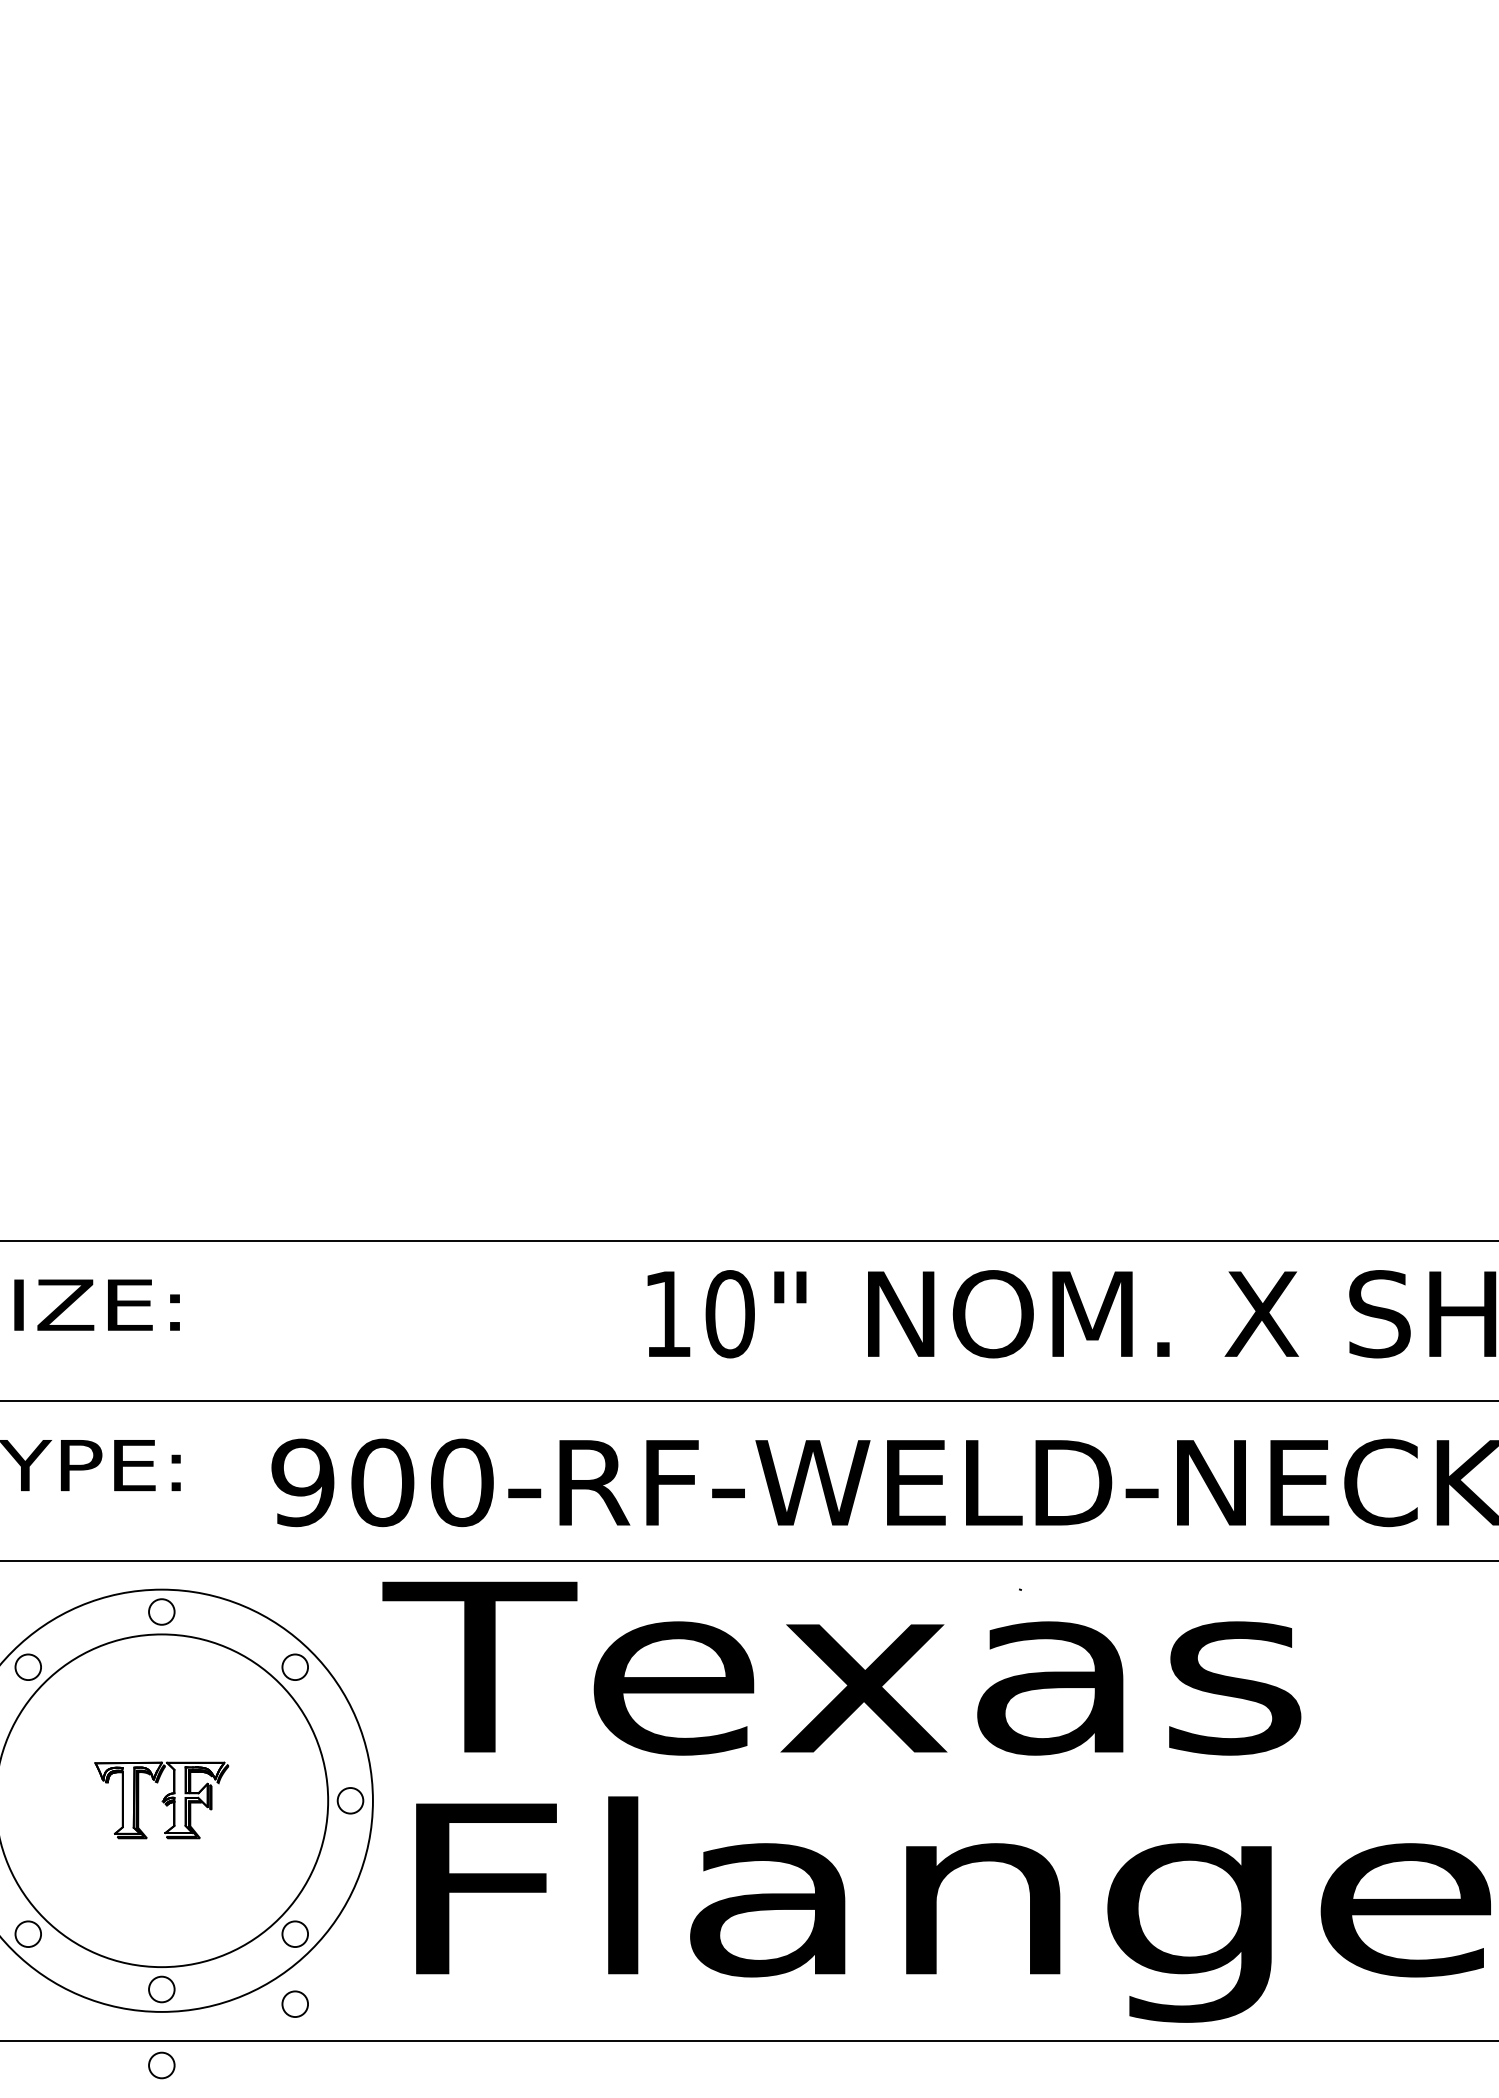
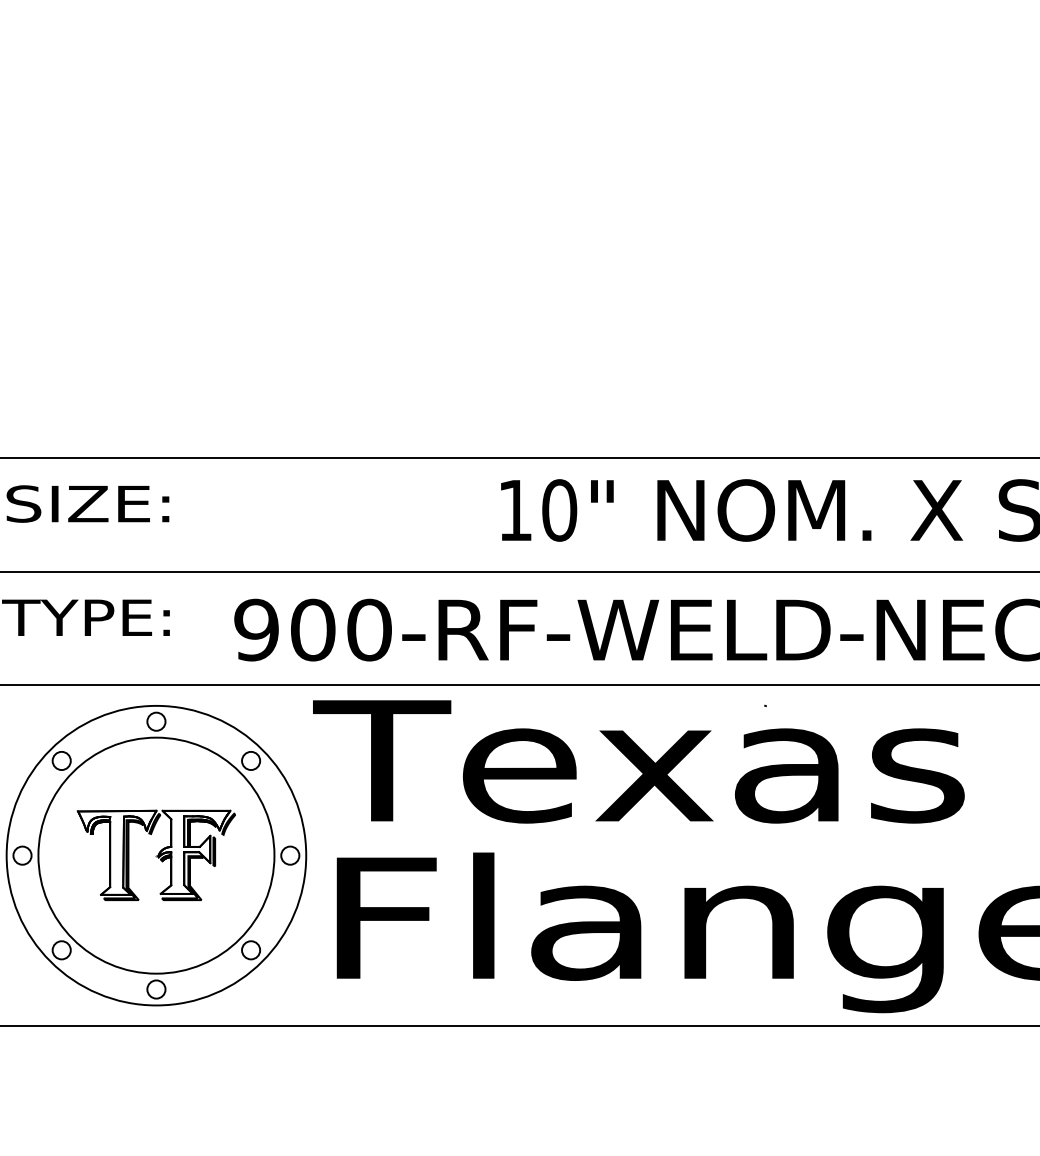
part: (161, 1800) -> (156, 855), size x1.67
circle: (294, 2003) -> (250, 999), removed
circle: (161, 2065) -> (156, 1043), removed

